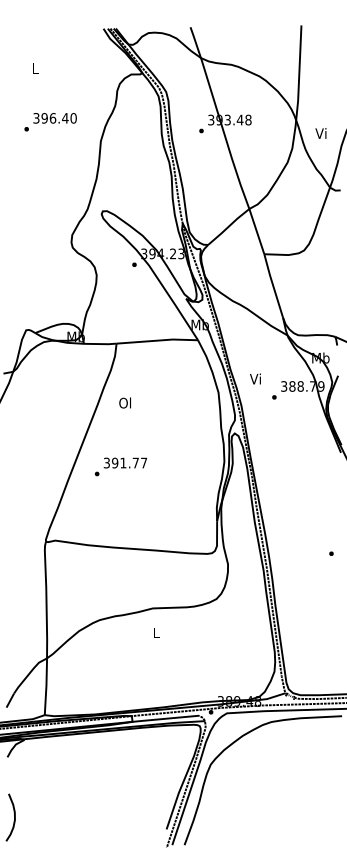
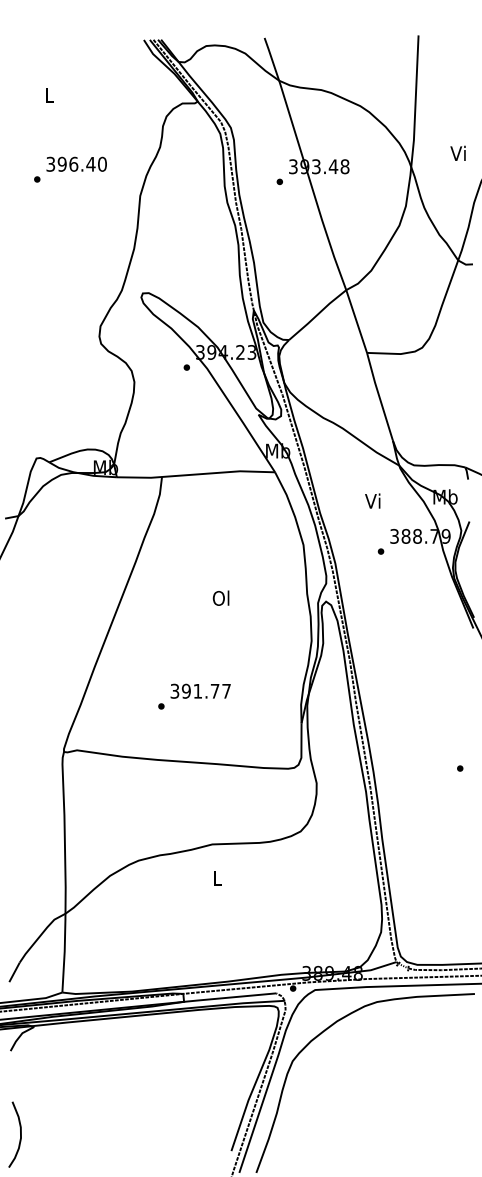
text: (320, 133) -> (457, 153), moved
text: (255, 378) -> (372, 500), moved
text: (124, 402) -> (220, 597), moved
text: (120, 466) -> (193, 696), moved

